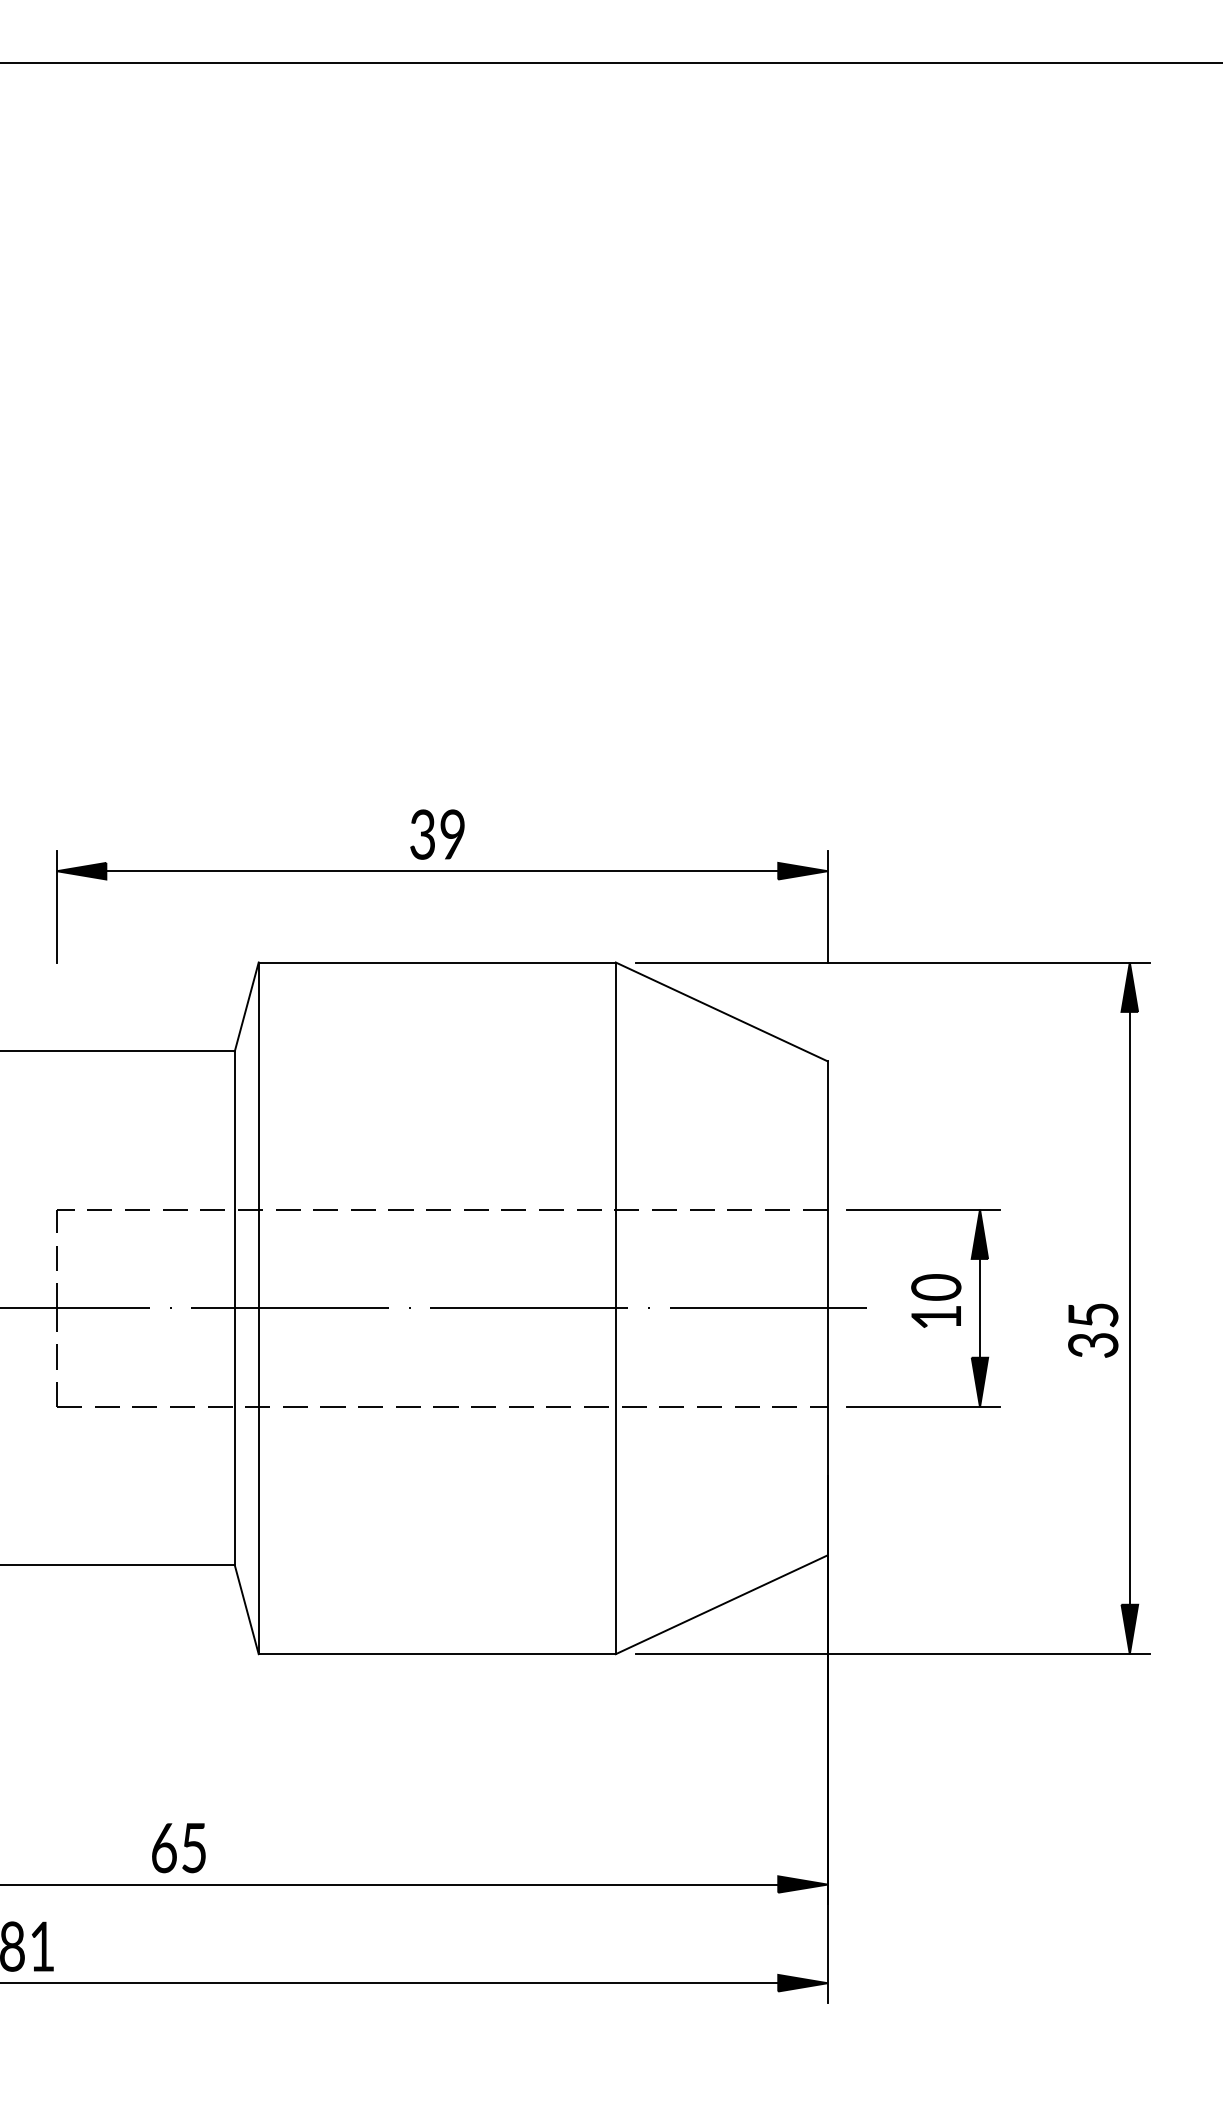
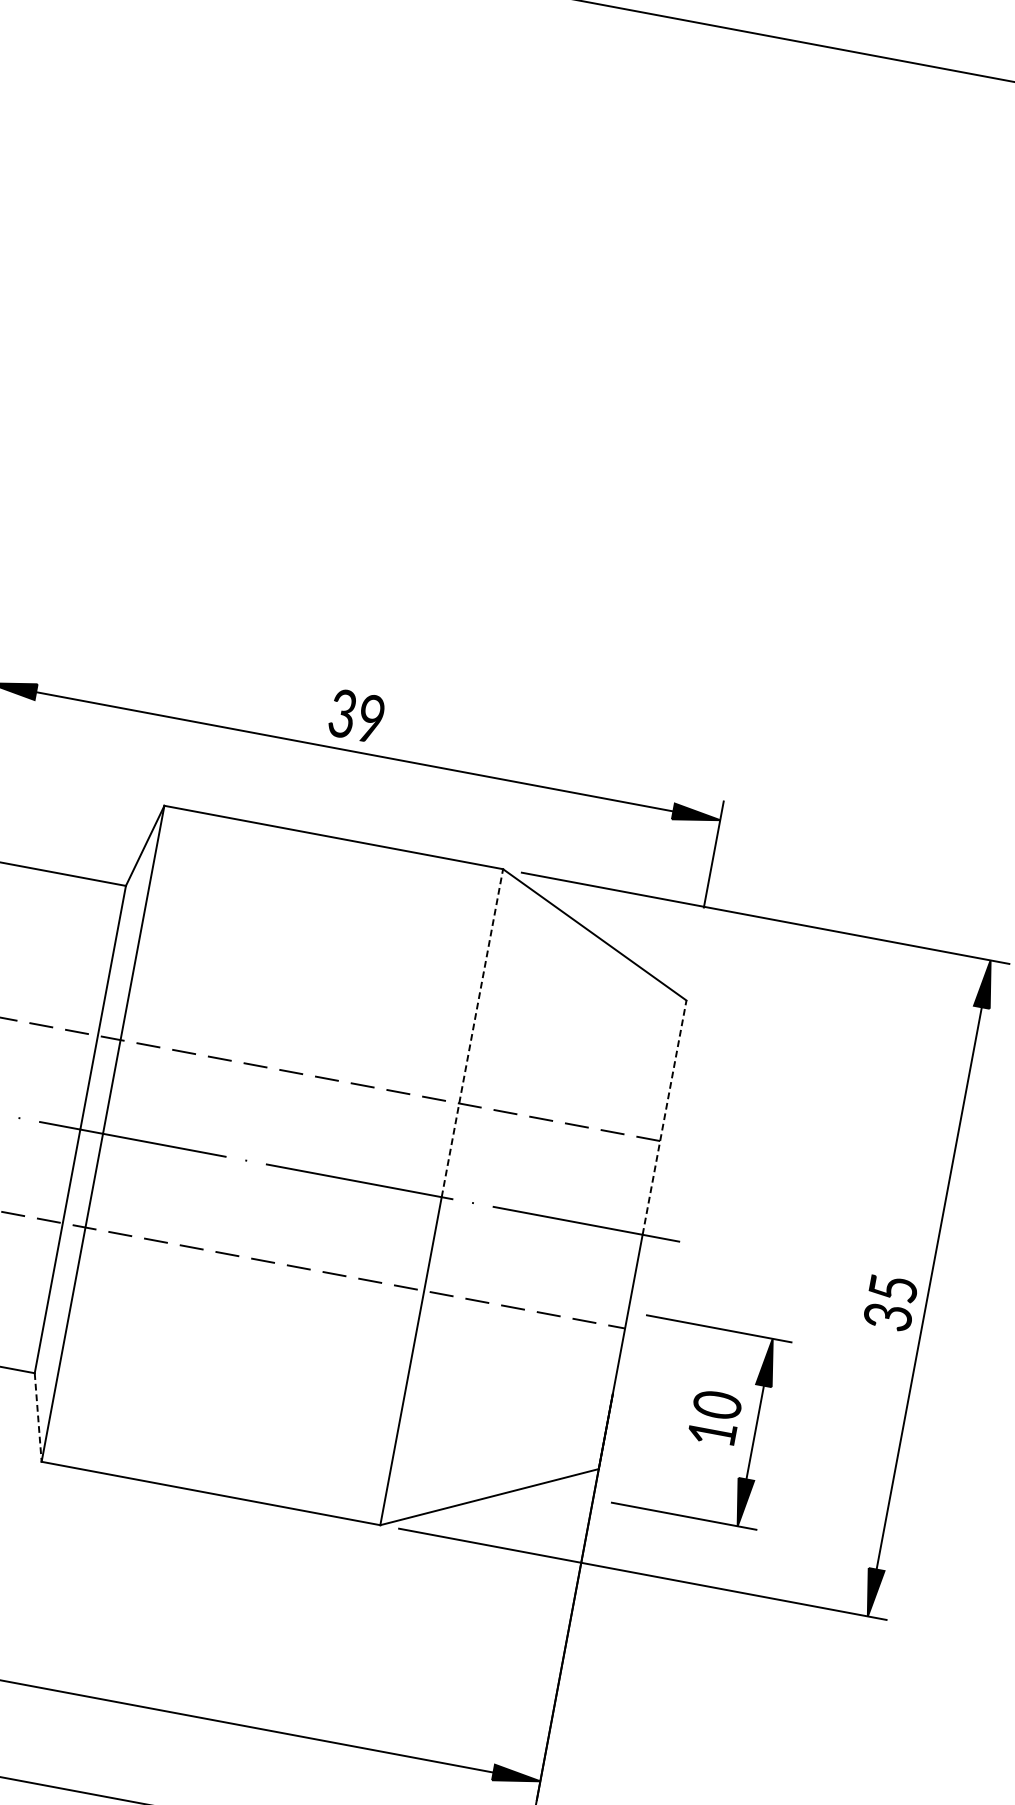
line: (615, 1135) -> (472, 1033), solid -> dashed
line: (827, 1184) -> (664, 1117), solid -> dashed
part: (923, 1308) -> (701, 1422), moved
line: (246, 1610) -> (37, 1418), solid -> dashed

